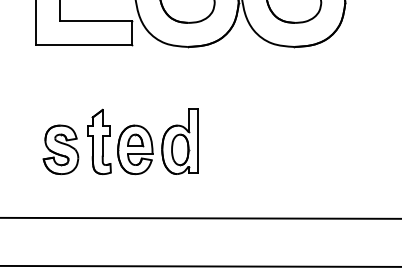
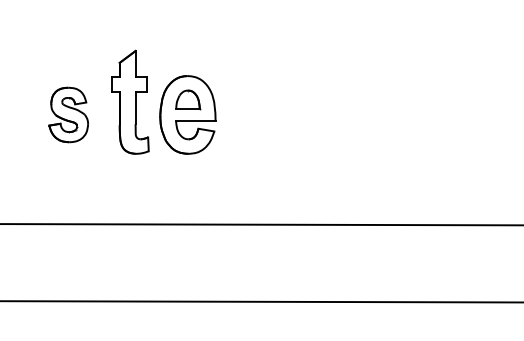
part: (179, 141) -> (258, 101), removed
part: (60, 149) -> (67, 114), size x0.7

